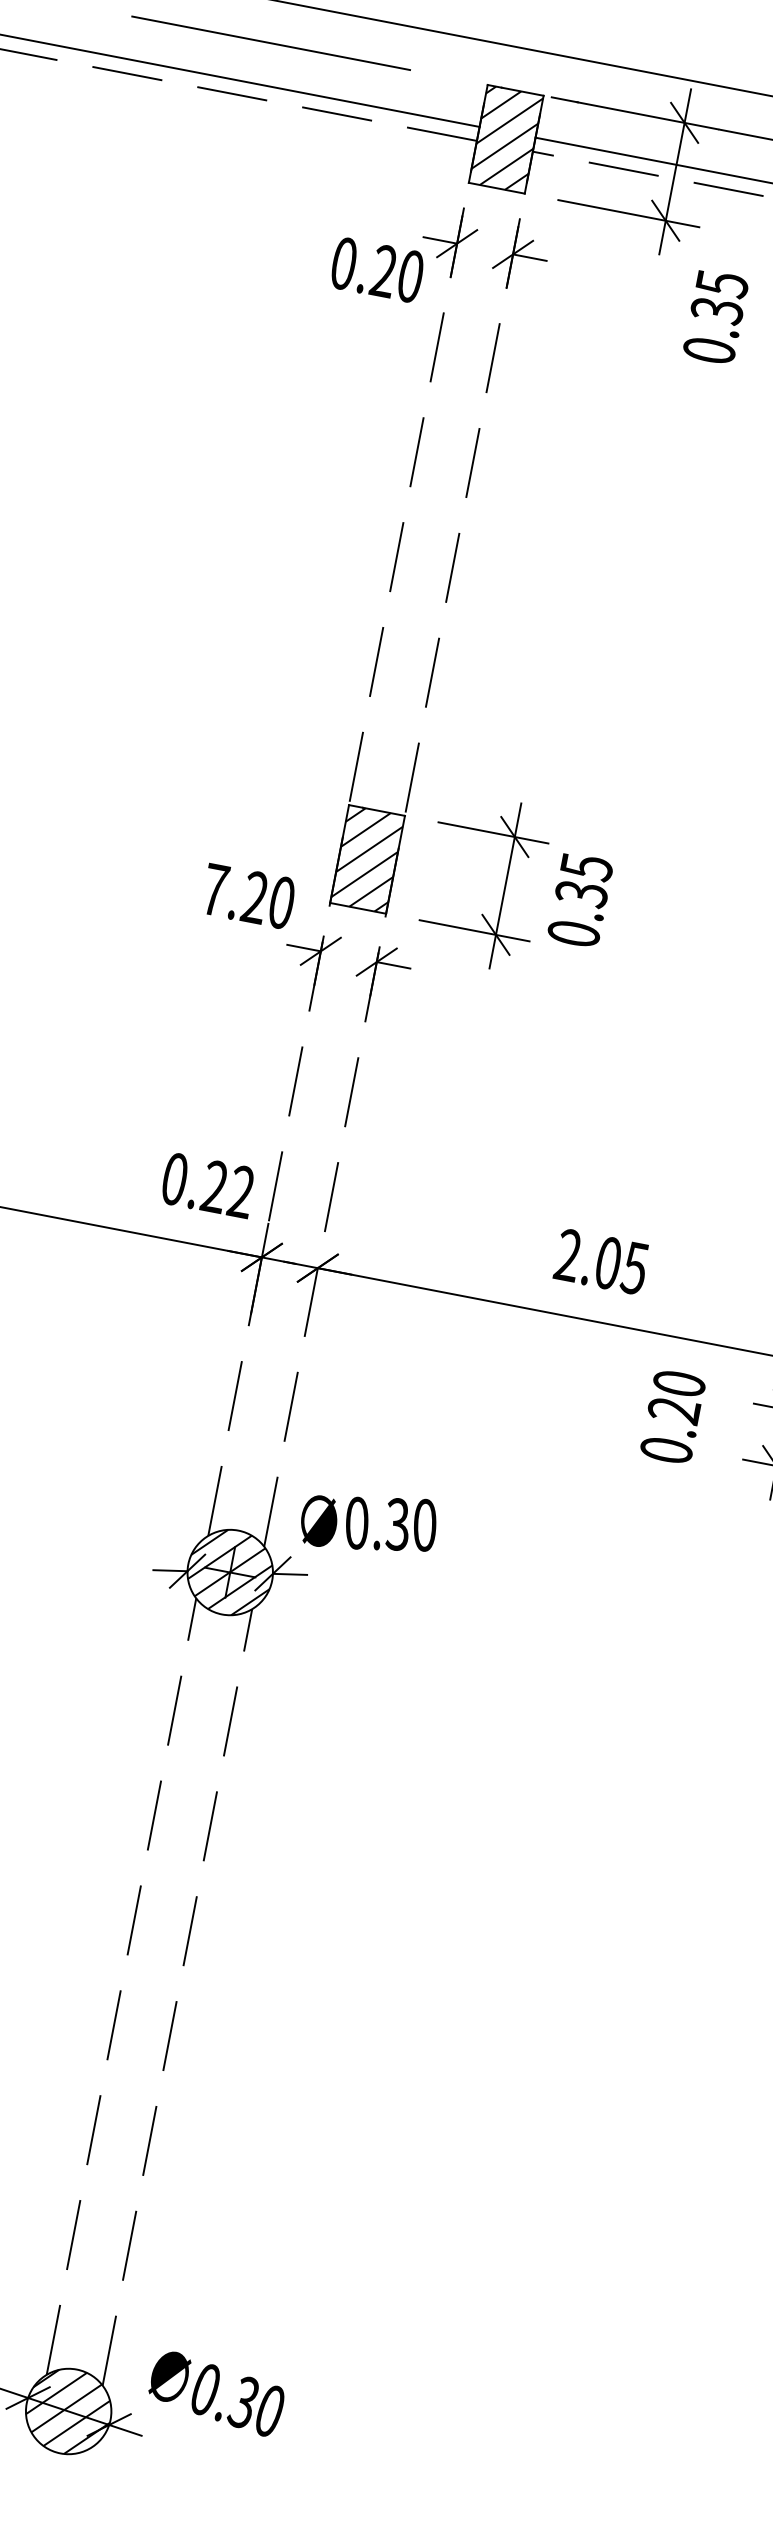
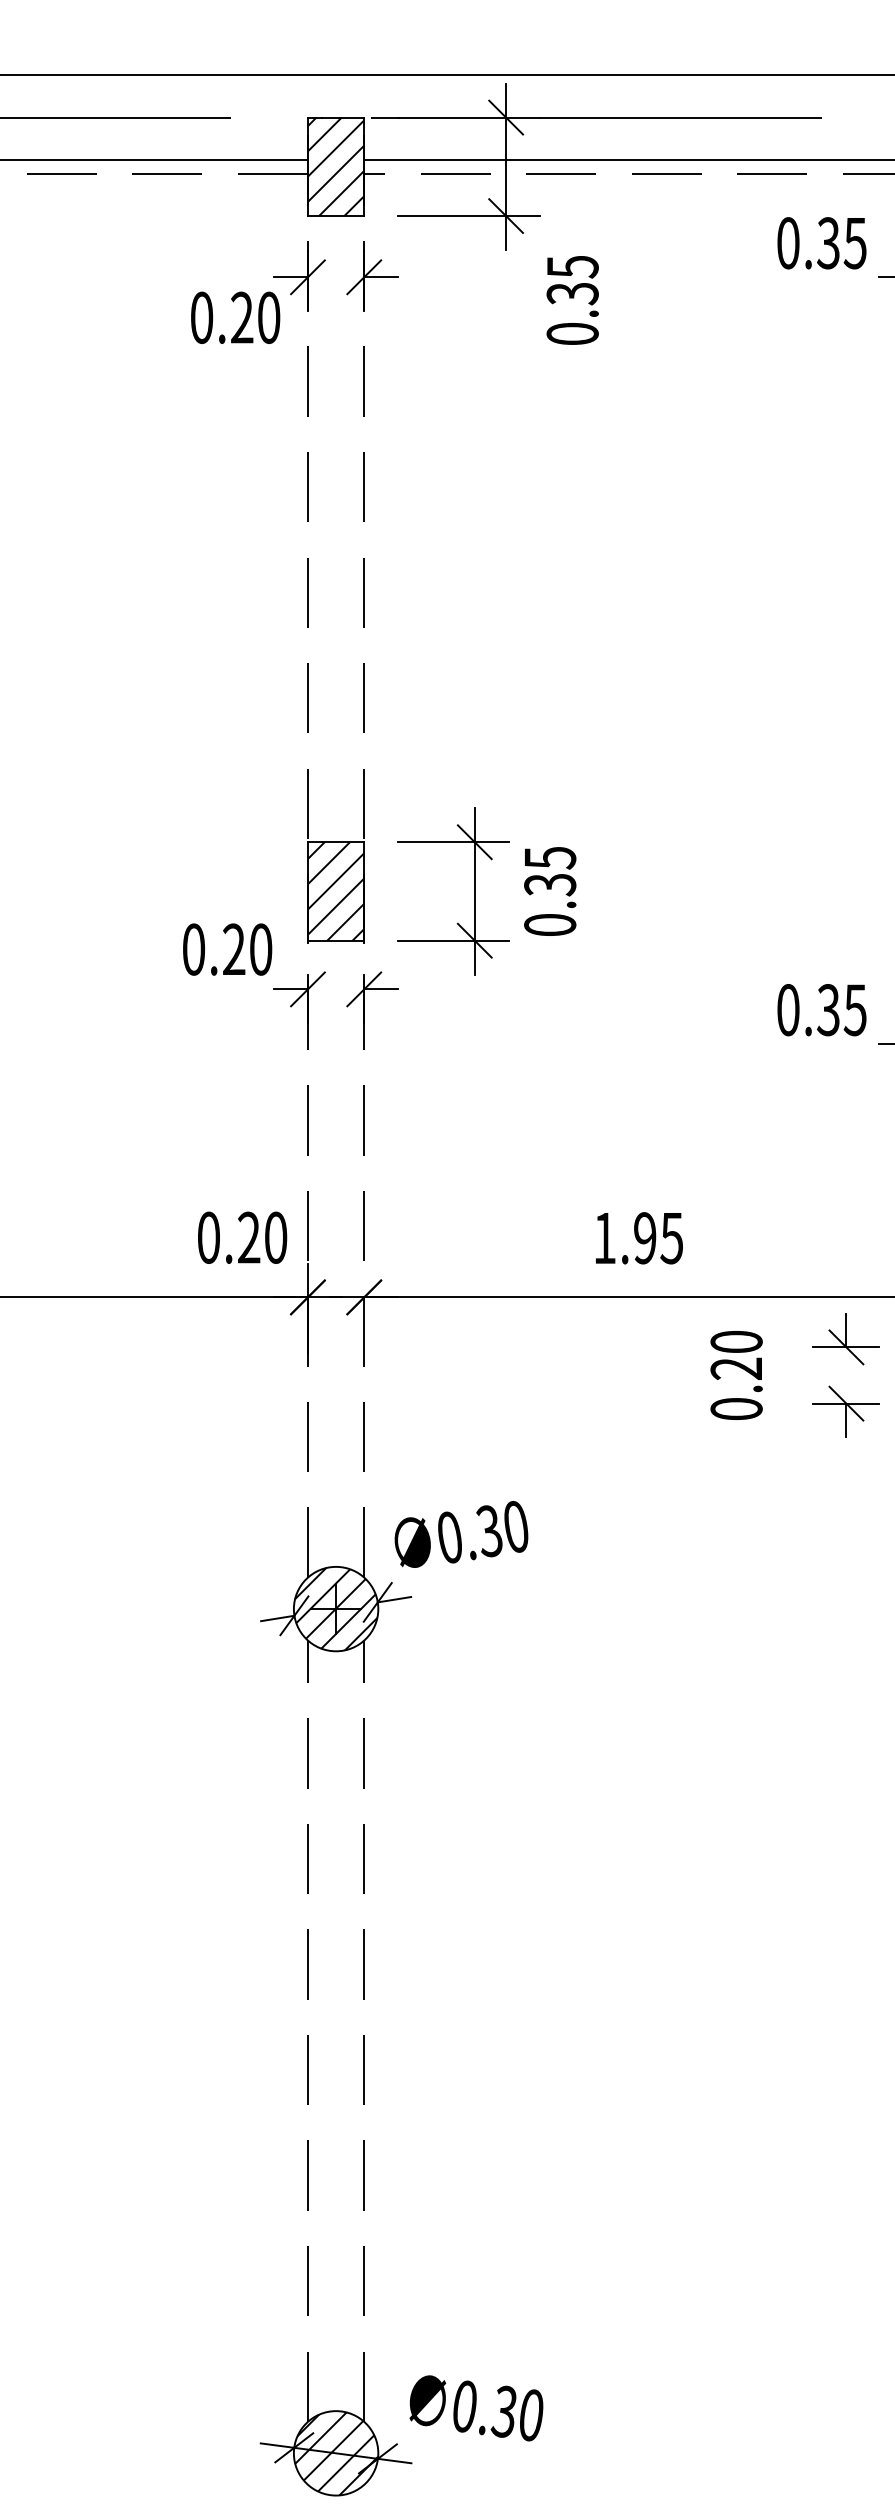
text: (215, 889) -> (194, 949), 7.20 -> 0.20
text: (241, 1191) -> (275, 1237), 0.22 -> 0.20
text: (587, 1259) -> (624, 1238), 2.05 -> 1.95

